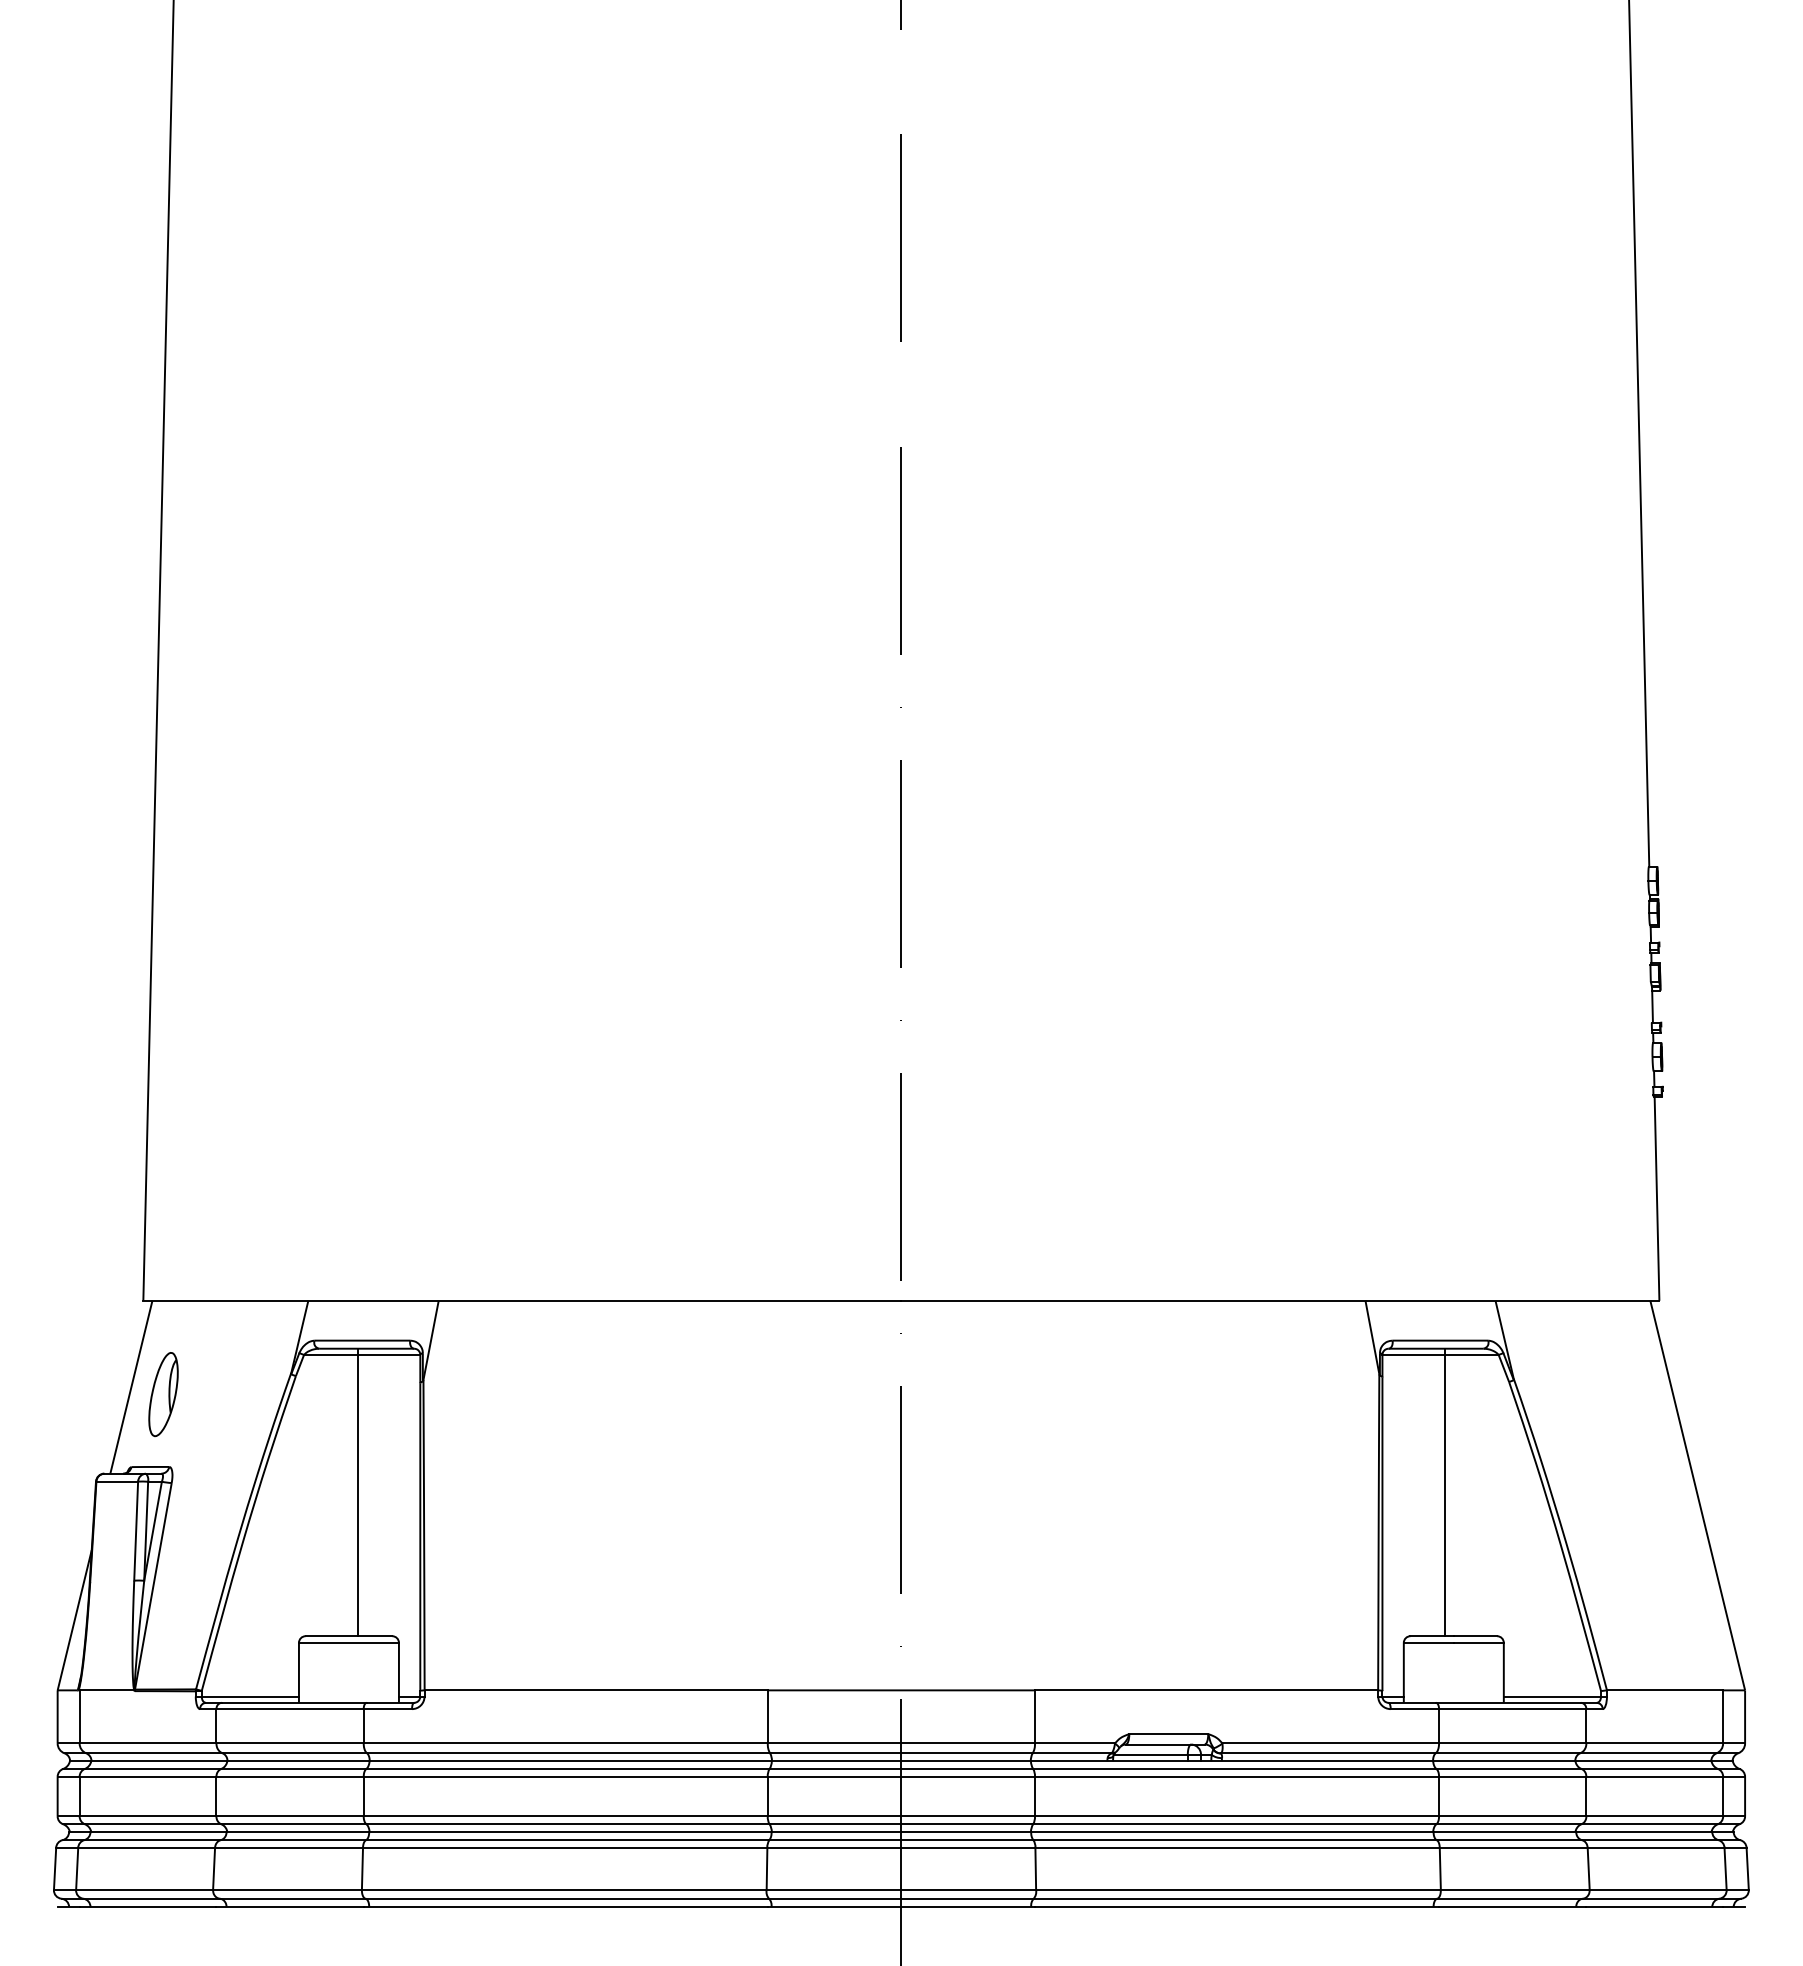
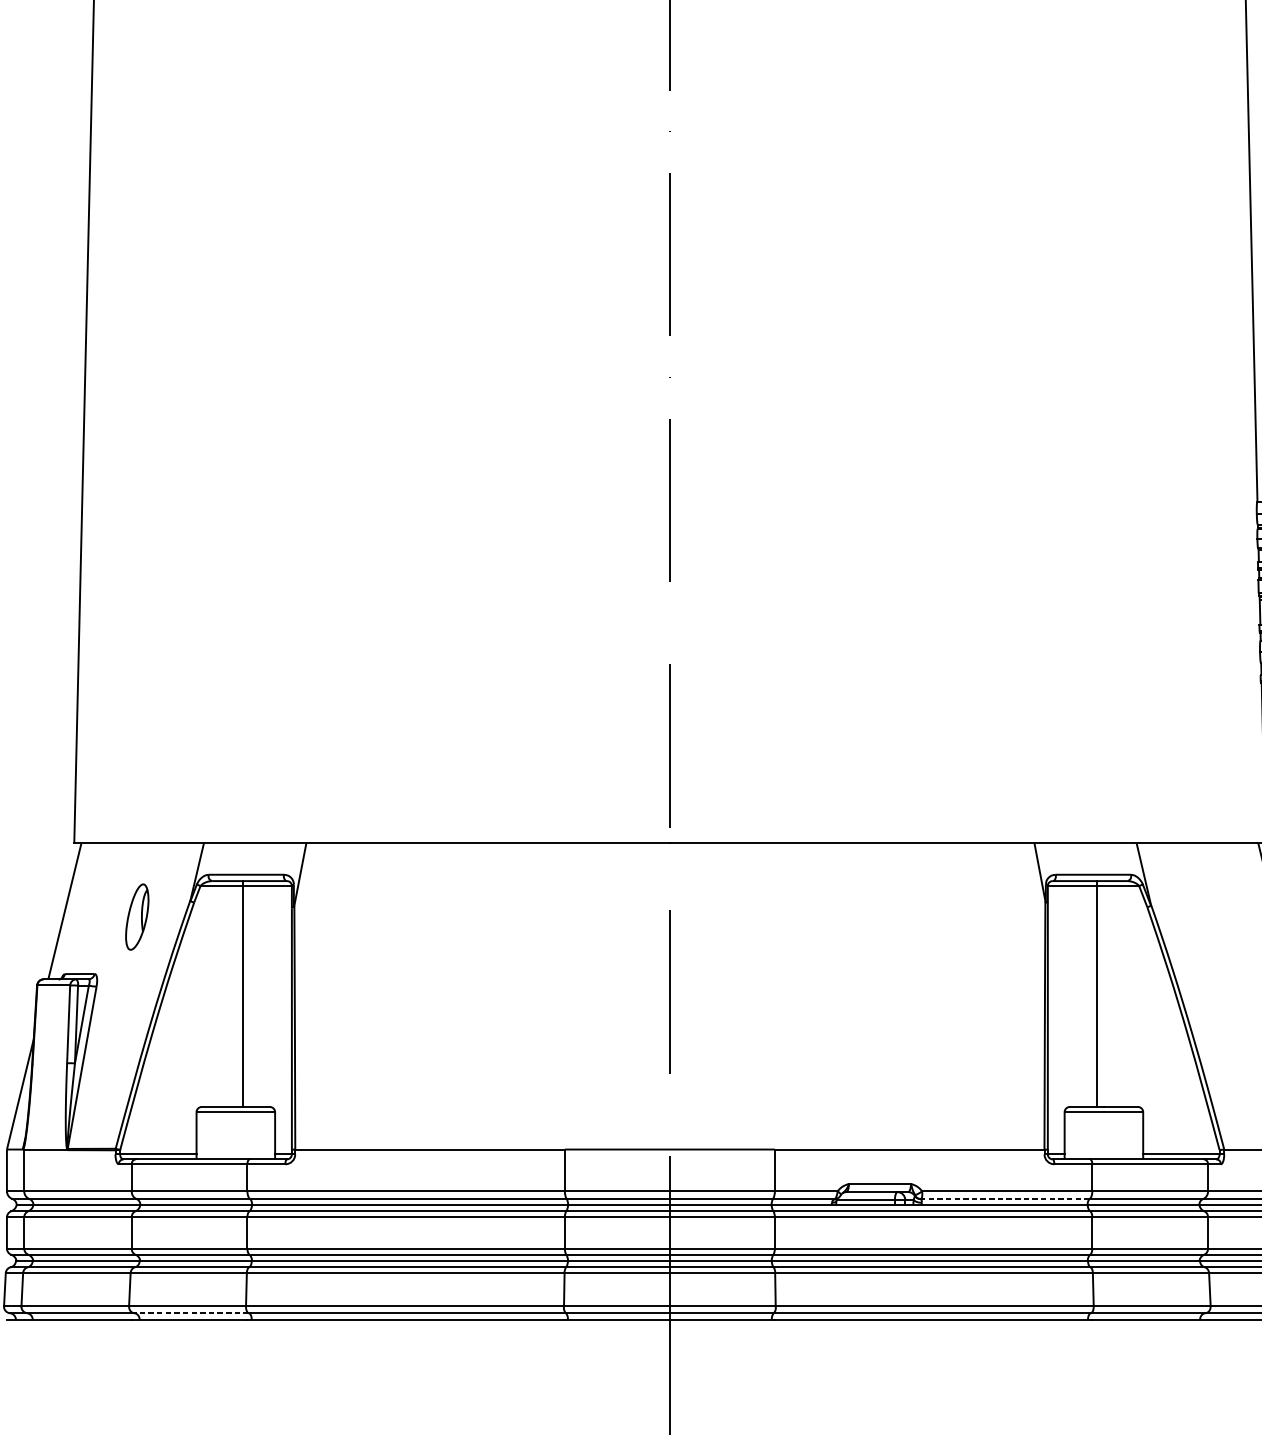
part: (163, 1394) -> (137, 917), moved
line: (1327, 1753) -> (1004, 1199), solid -> dashed
line: (292, 1898) -> (191, 1313), solid -> dashed

